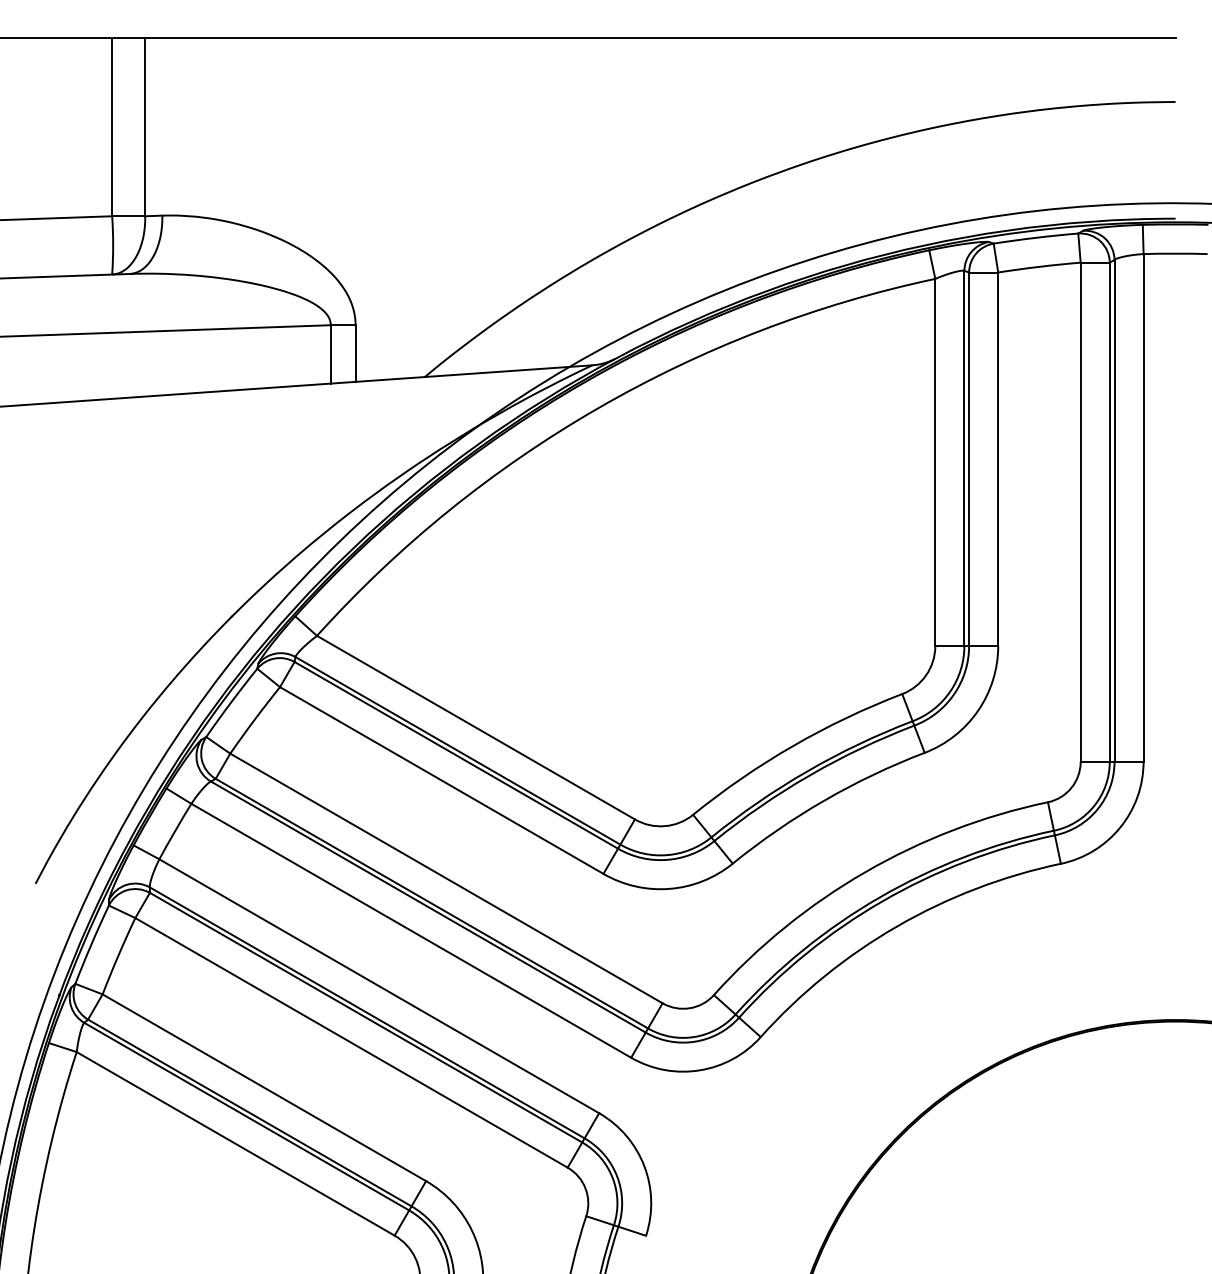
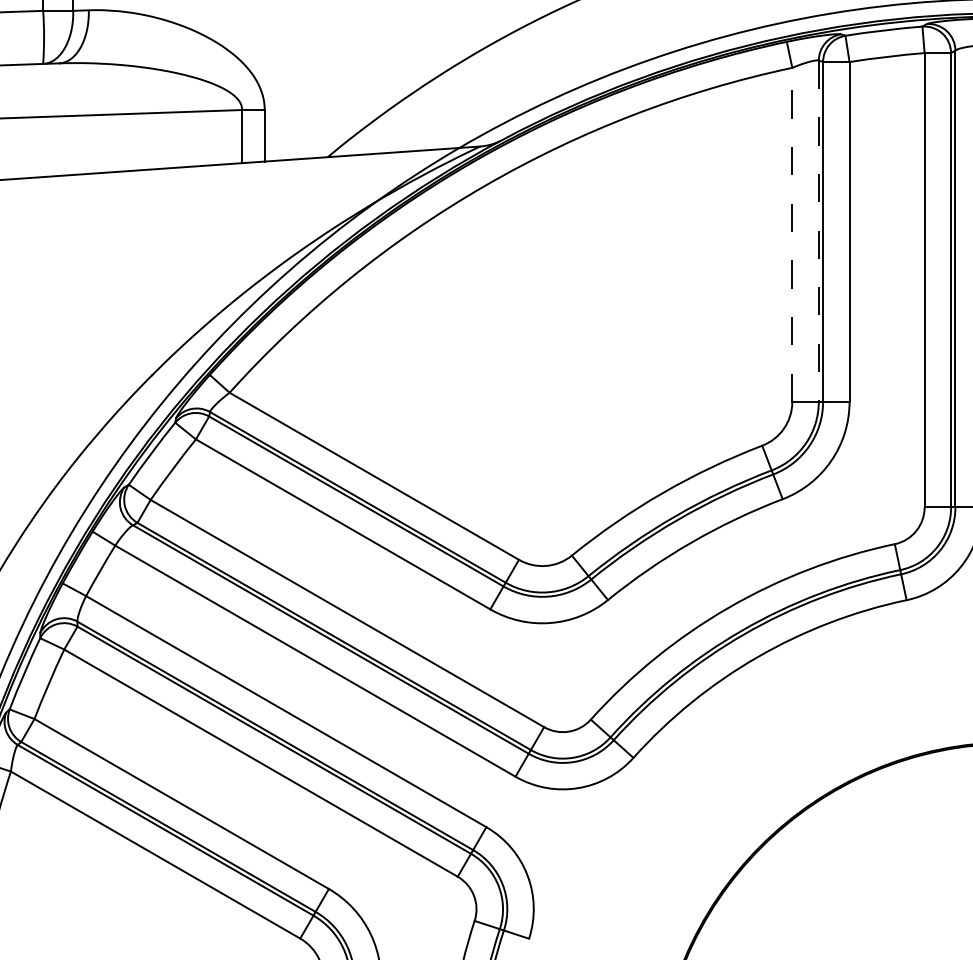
line: (964, 458) -> (818, 231), solid -> dashed
line: (935, 462) -> (792, 234), solid -> dashed

